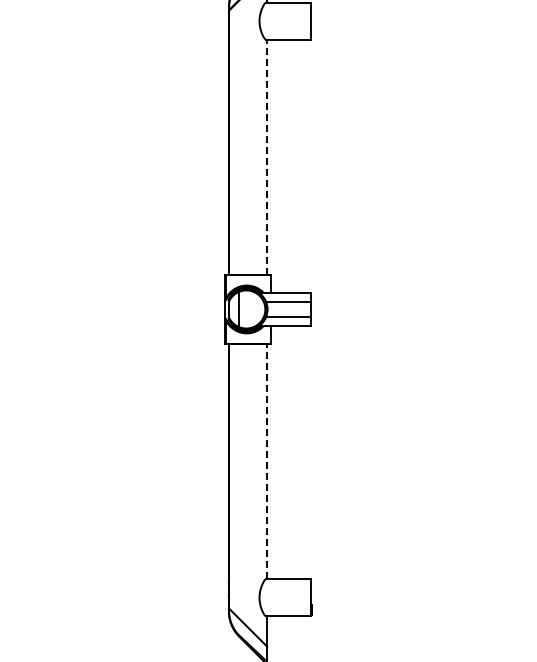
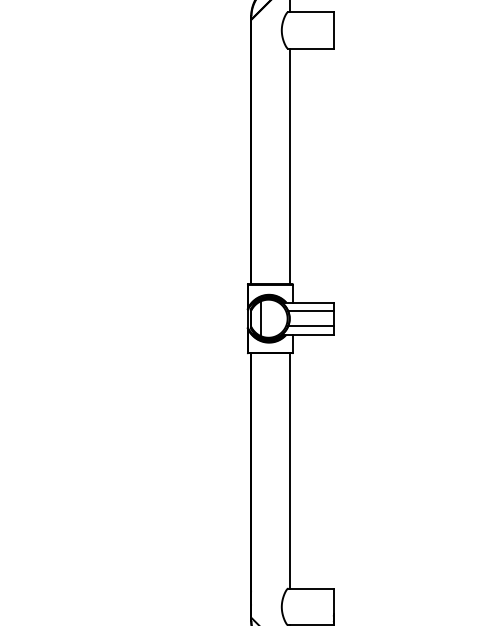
line: (267, 157) -> (289, 166), dashed -> solid
line: (267, 461) -> (289, 470), dashed -> solid

